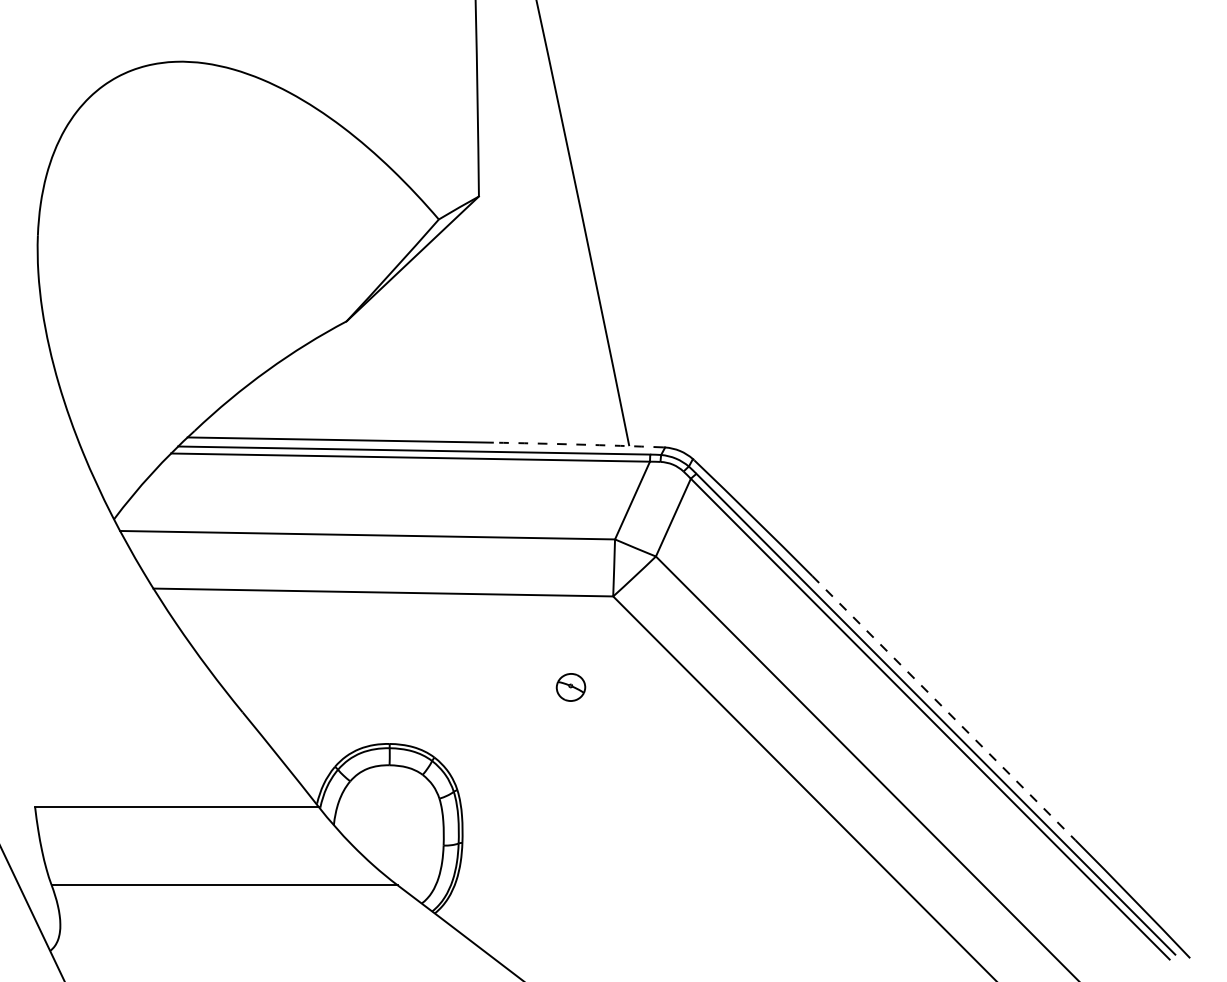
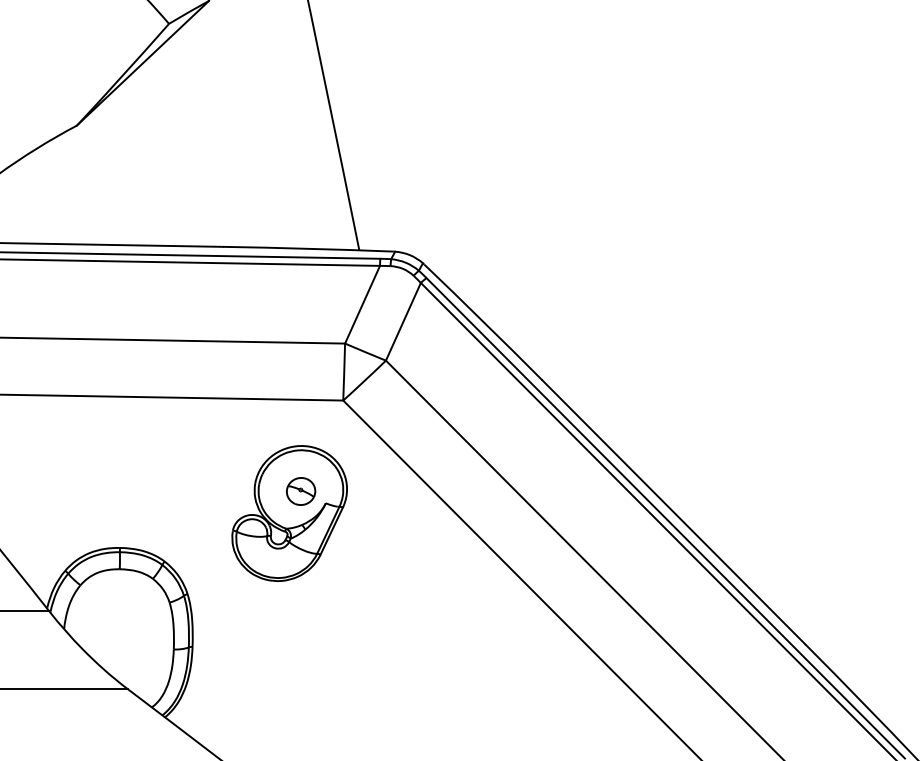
arc: (578, 444) -> (308, 248), dashed -> solid
line: (944, 708) -> (674, 512), dashed -> solid
part: (559, 709) -> (289, 513), added

